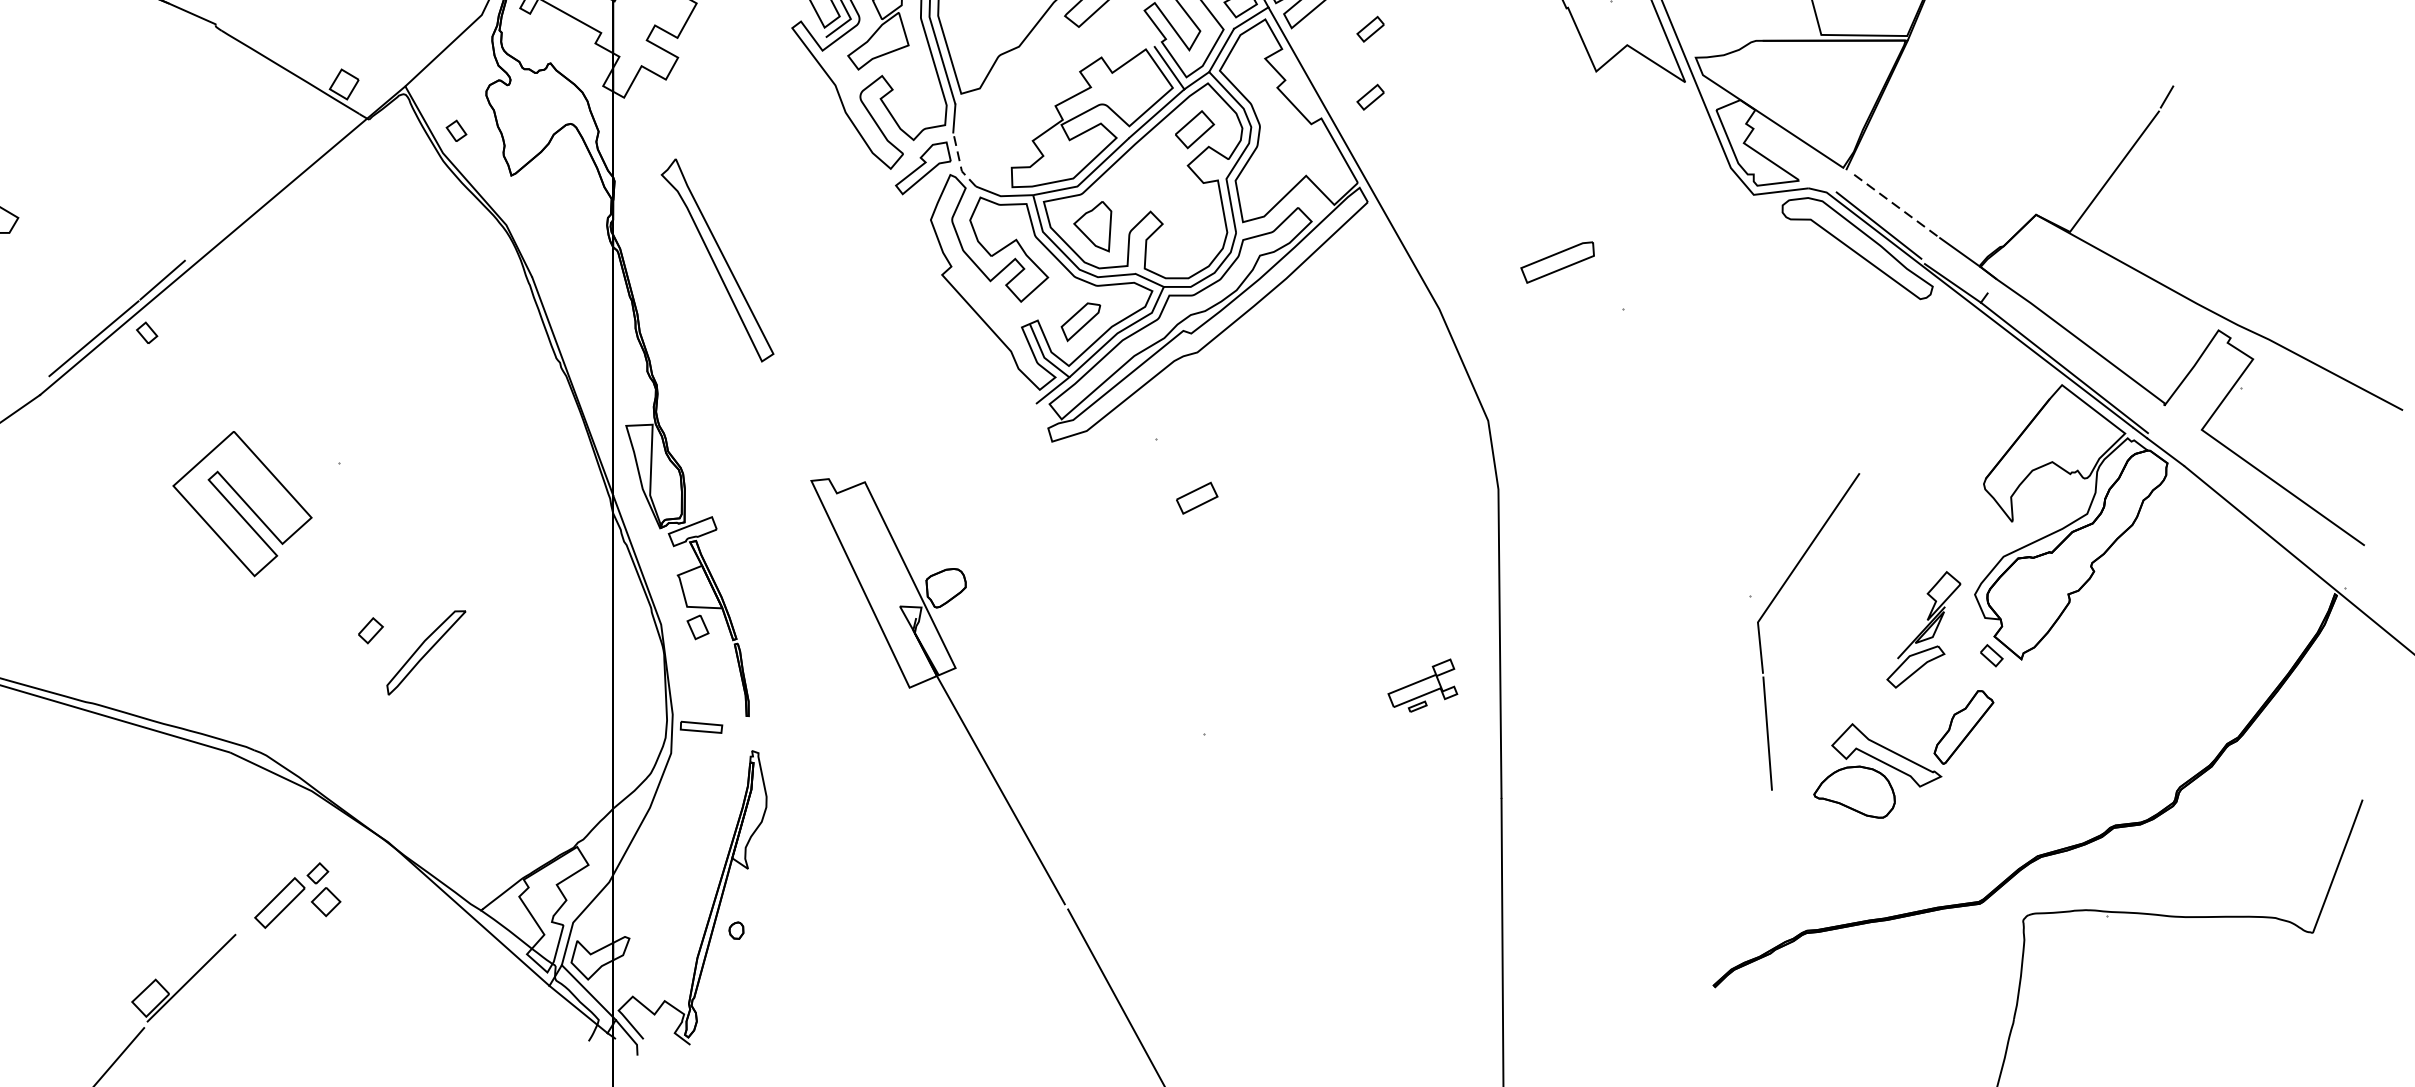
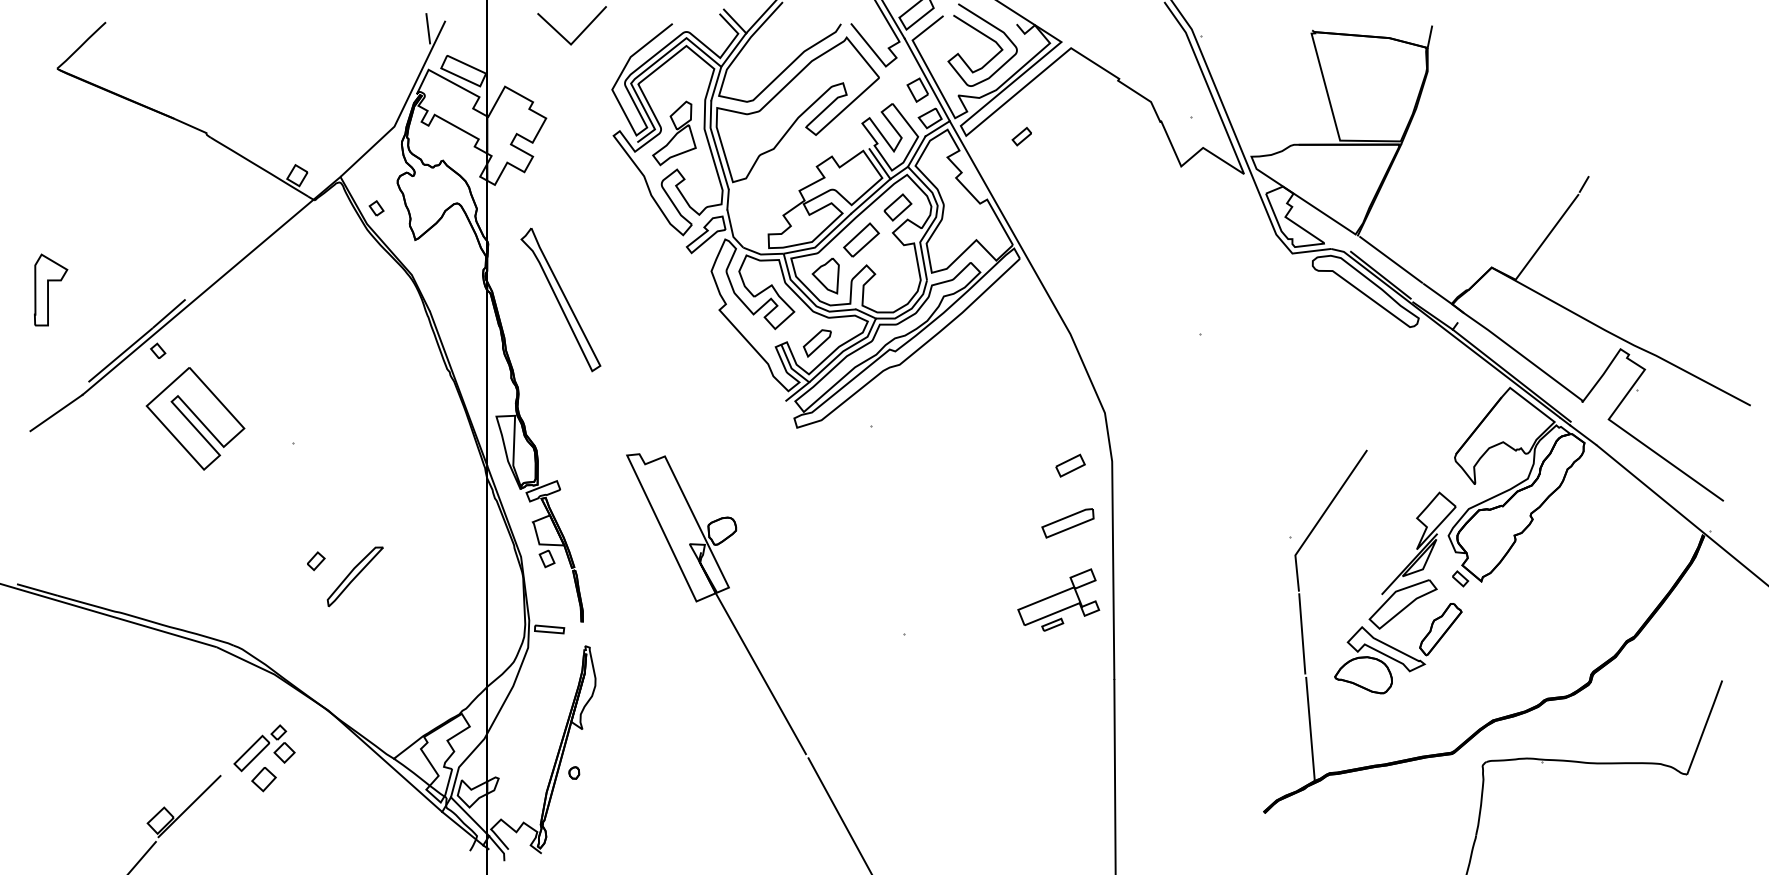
part: (1369, 97) -> (1021, 184), removed
line: (959, 162) -> (731, 230), dashed -> solid
part: (1143, 174) -> (861, 239), added
line: (1892, 203) -> (1390, 259), dashed -> solid
part: (1556, 262) -> (1067, 523), moved
part: (1197, 497) -> (1070, 465), moved
part: (242, 503) -> (195, 418), moved
part: (1923, 629) -> (1412, 560), size x1.67
part: (1422, 684) -> (1058, 599), size x1.67
line: (1779, 867) -> (1310, 728), added
part: (296, 939) -> (263, 779), added

